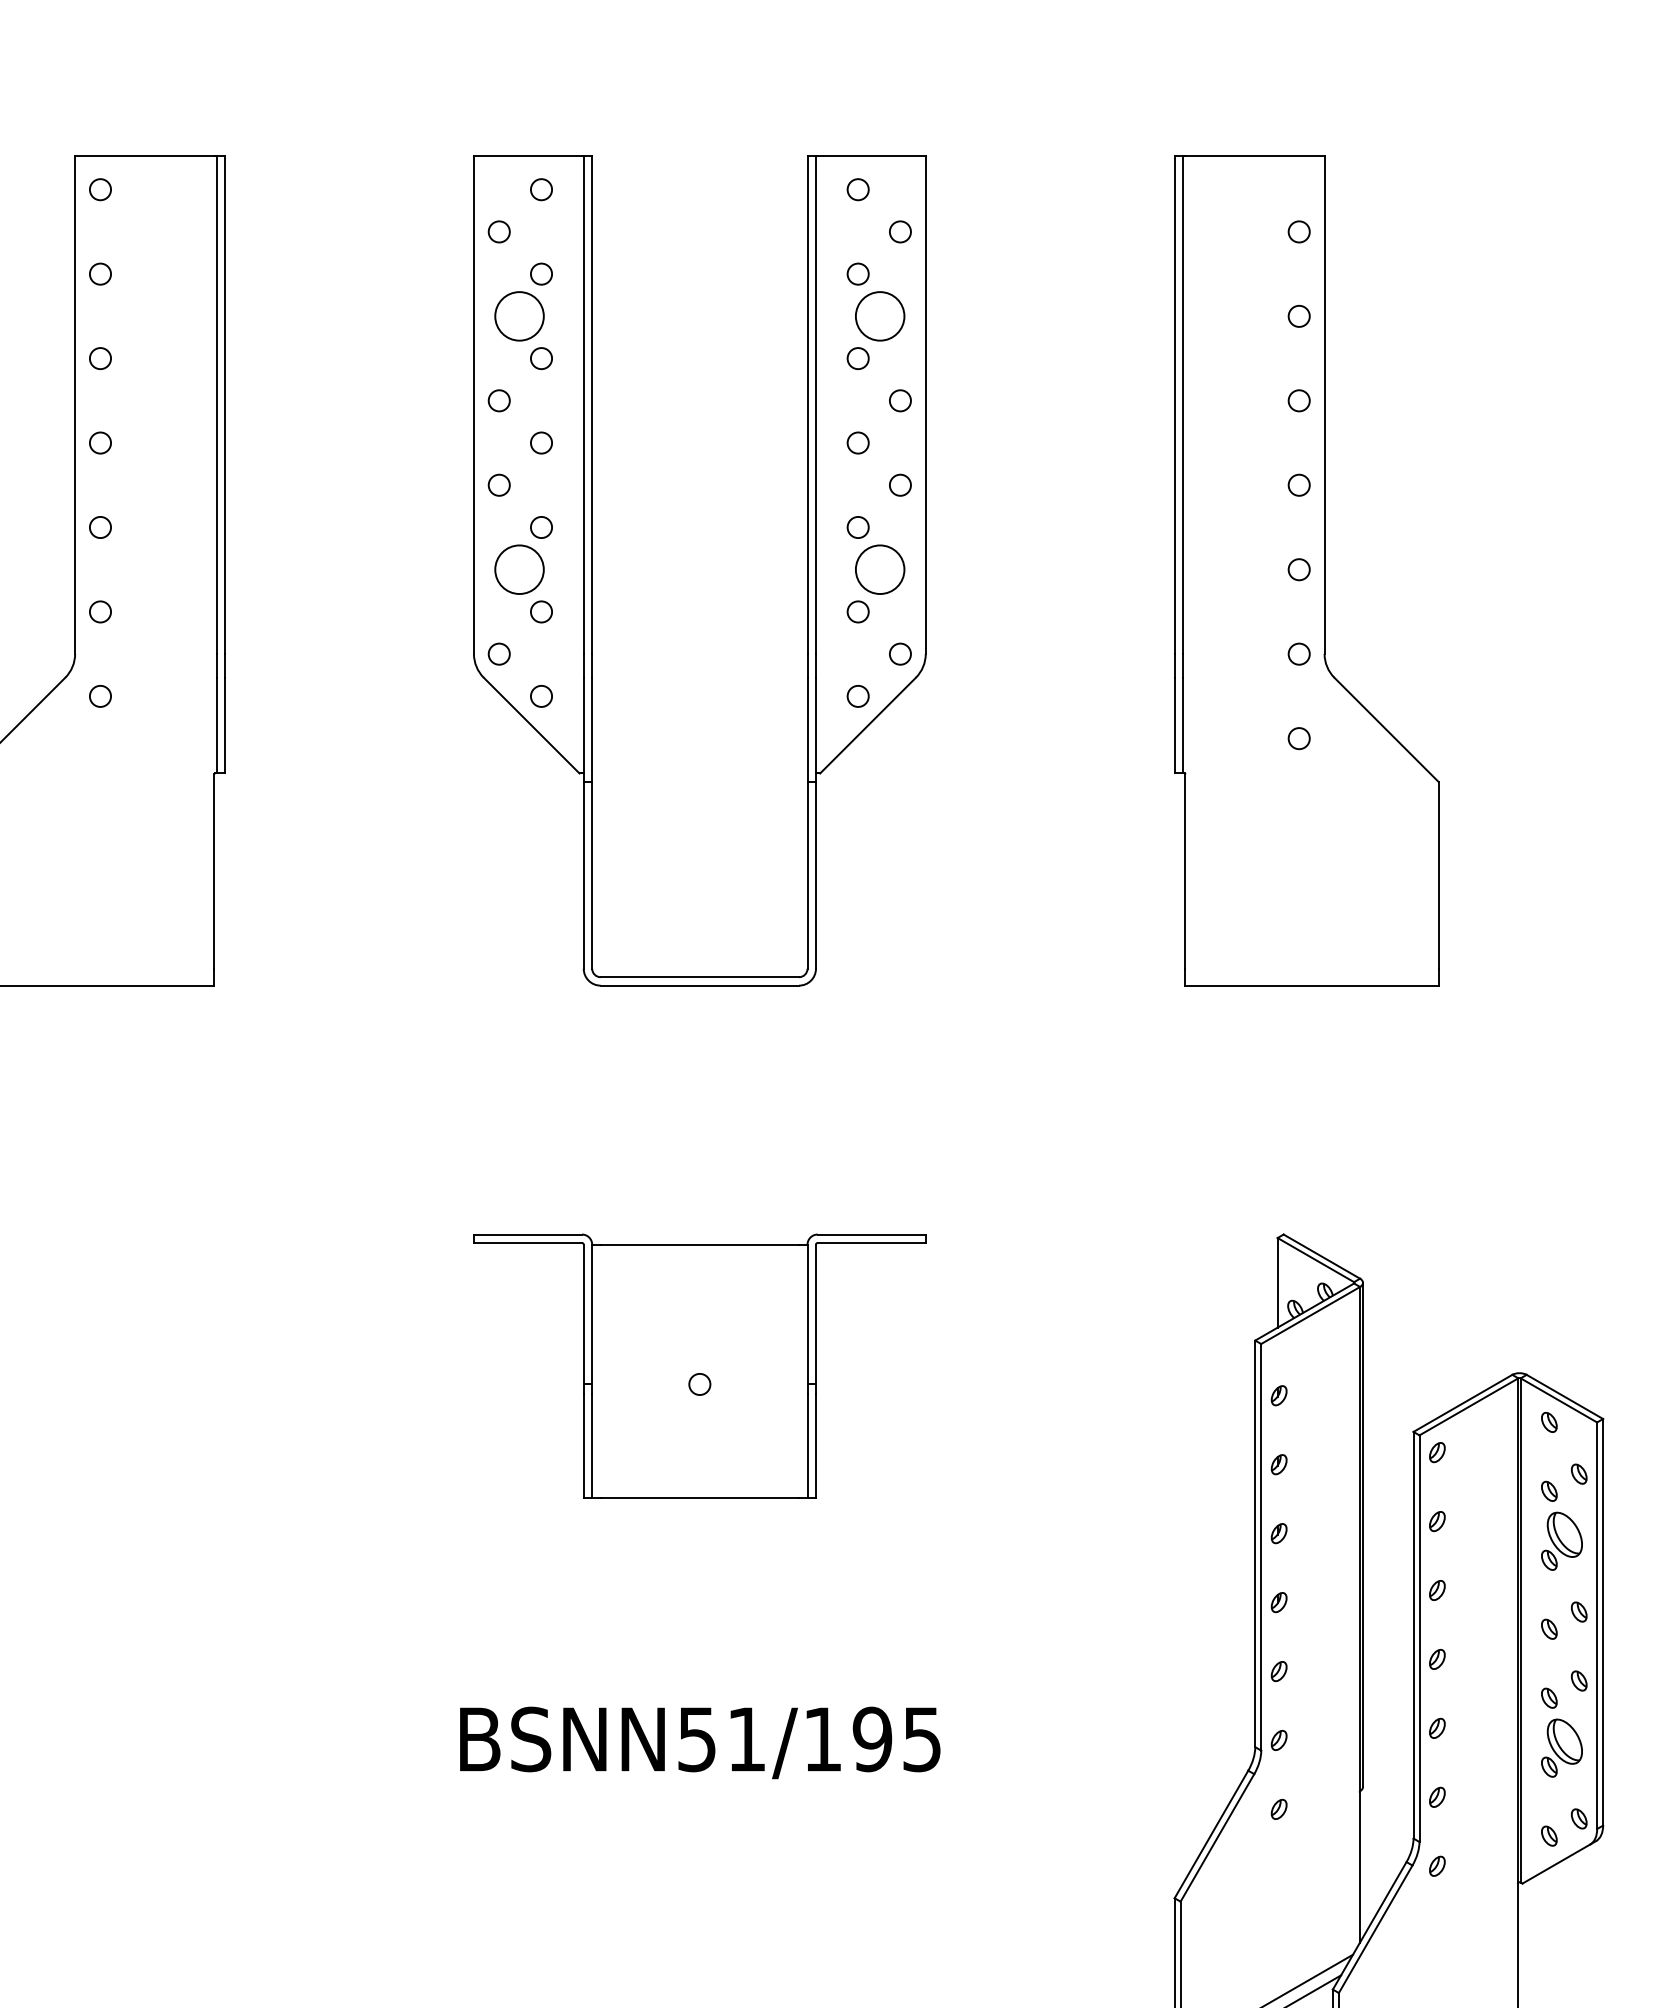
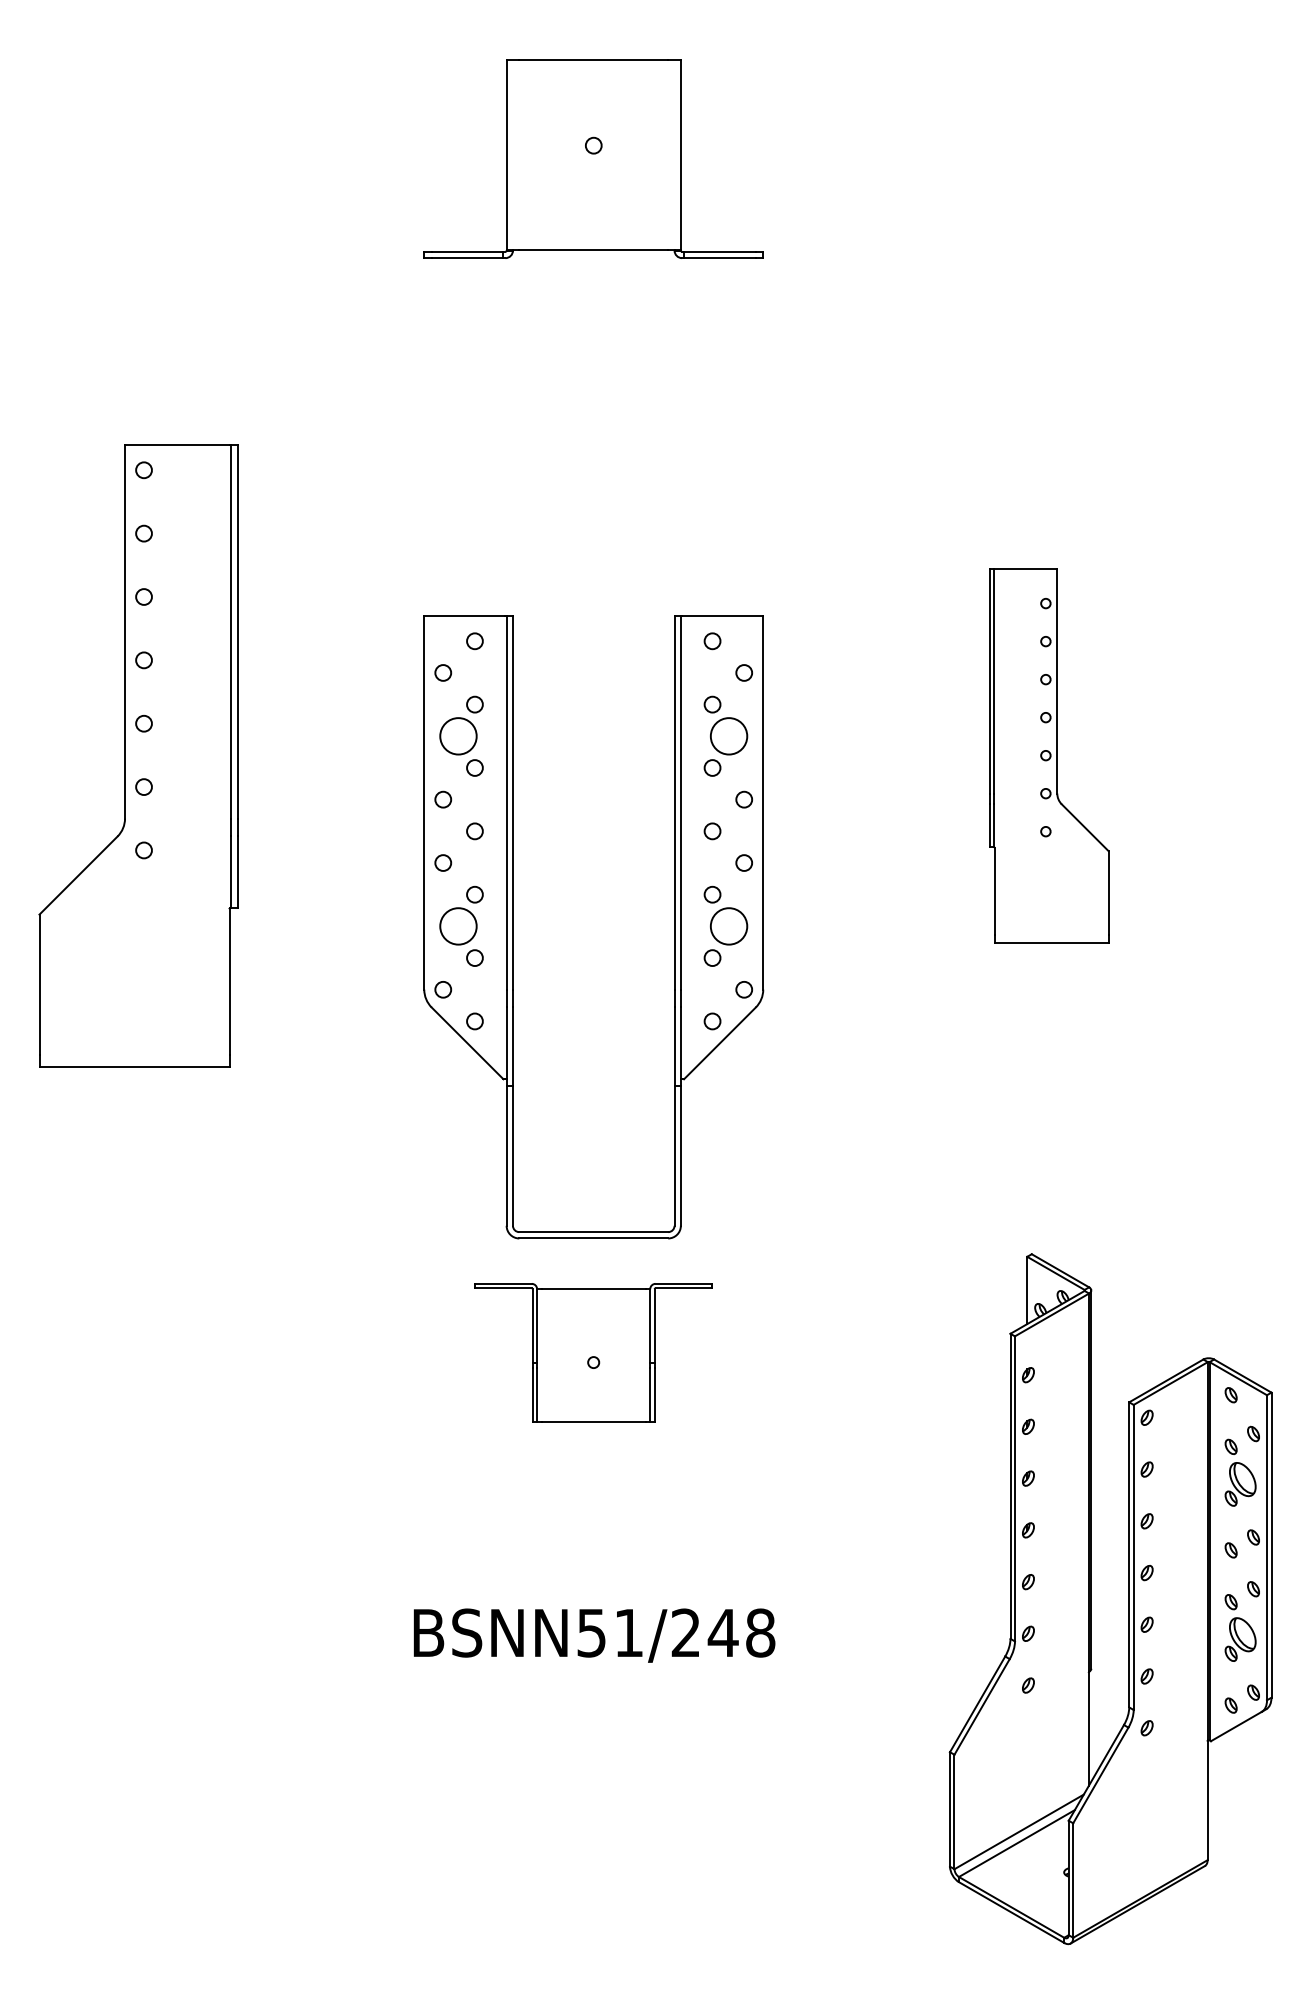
part: (1307, 569) -> (1049, 755), size x0.6
part: (592, 571) -> (513, 927), moved
part: (699, 1365) -> (593, 1352), size x0.7
text: (872, 1738) -> (723, 1632), BSNN51/195 -> BSNN51/248

